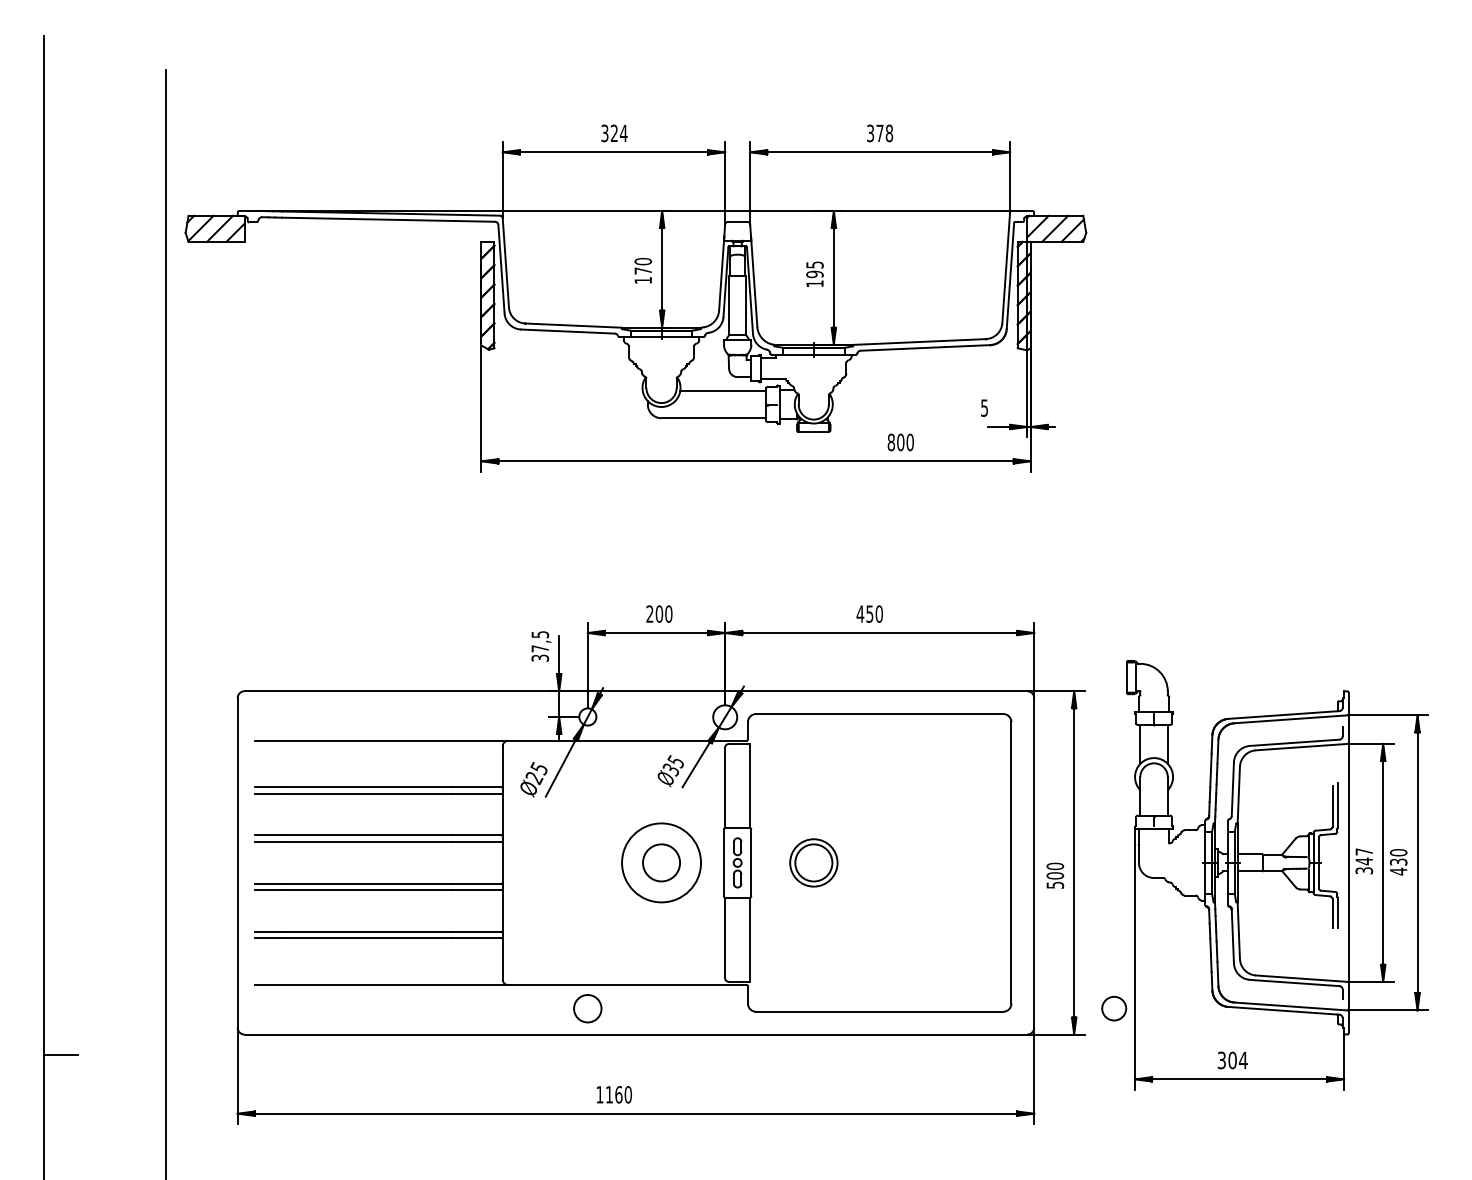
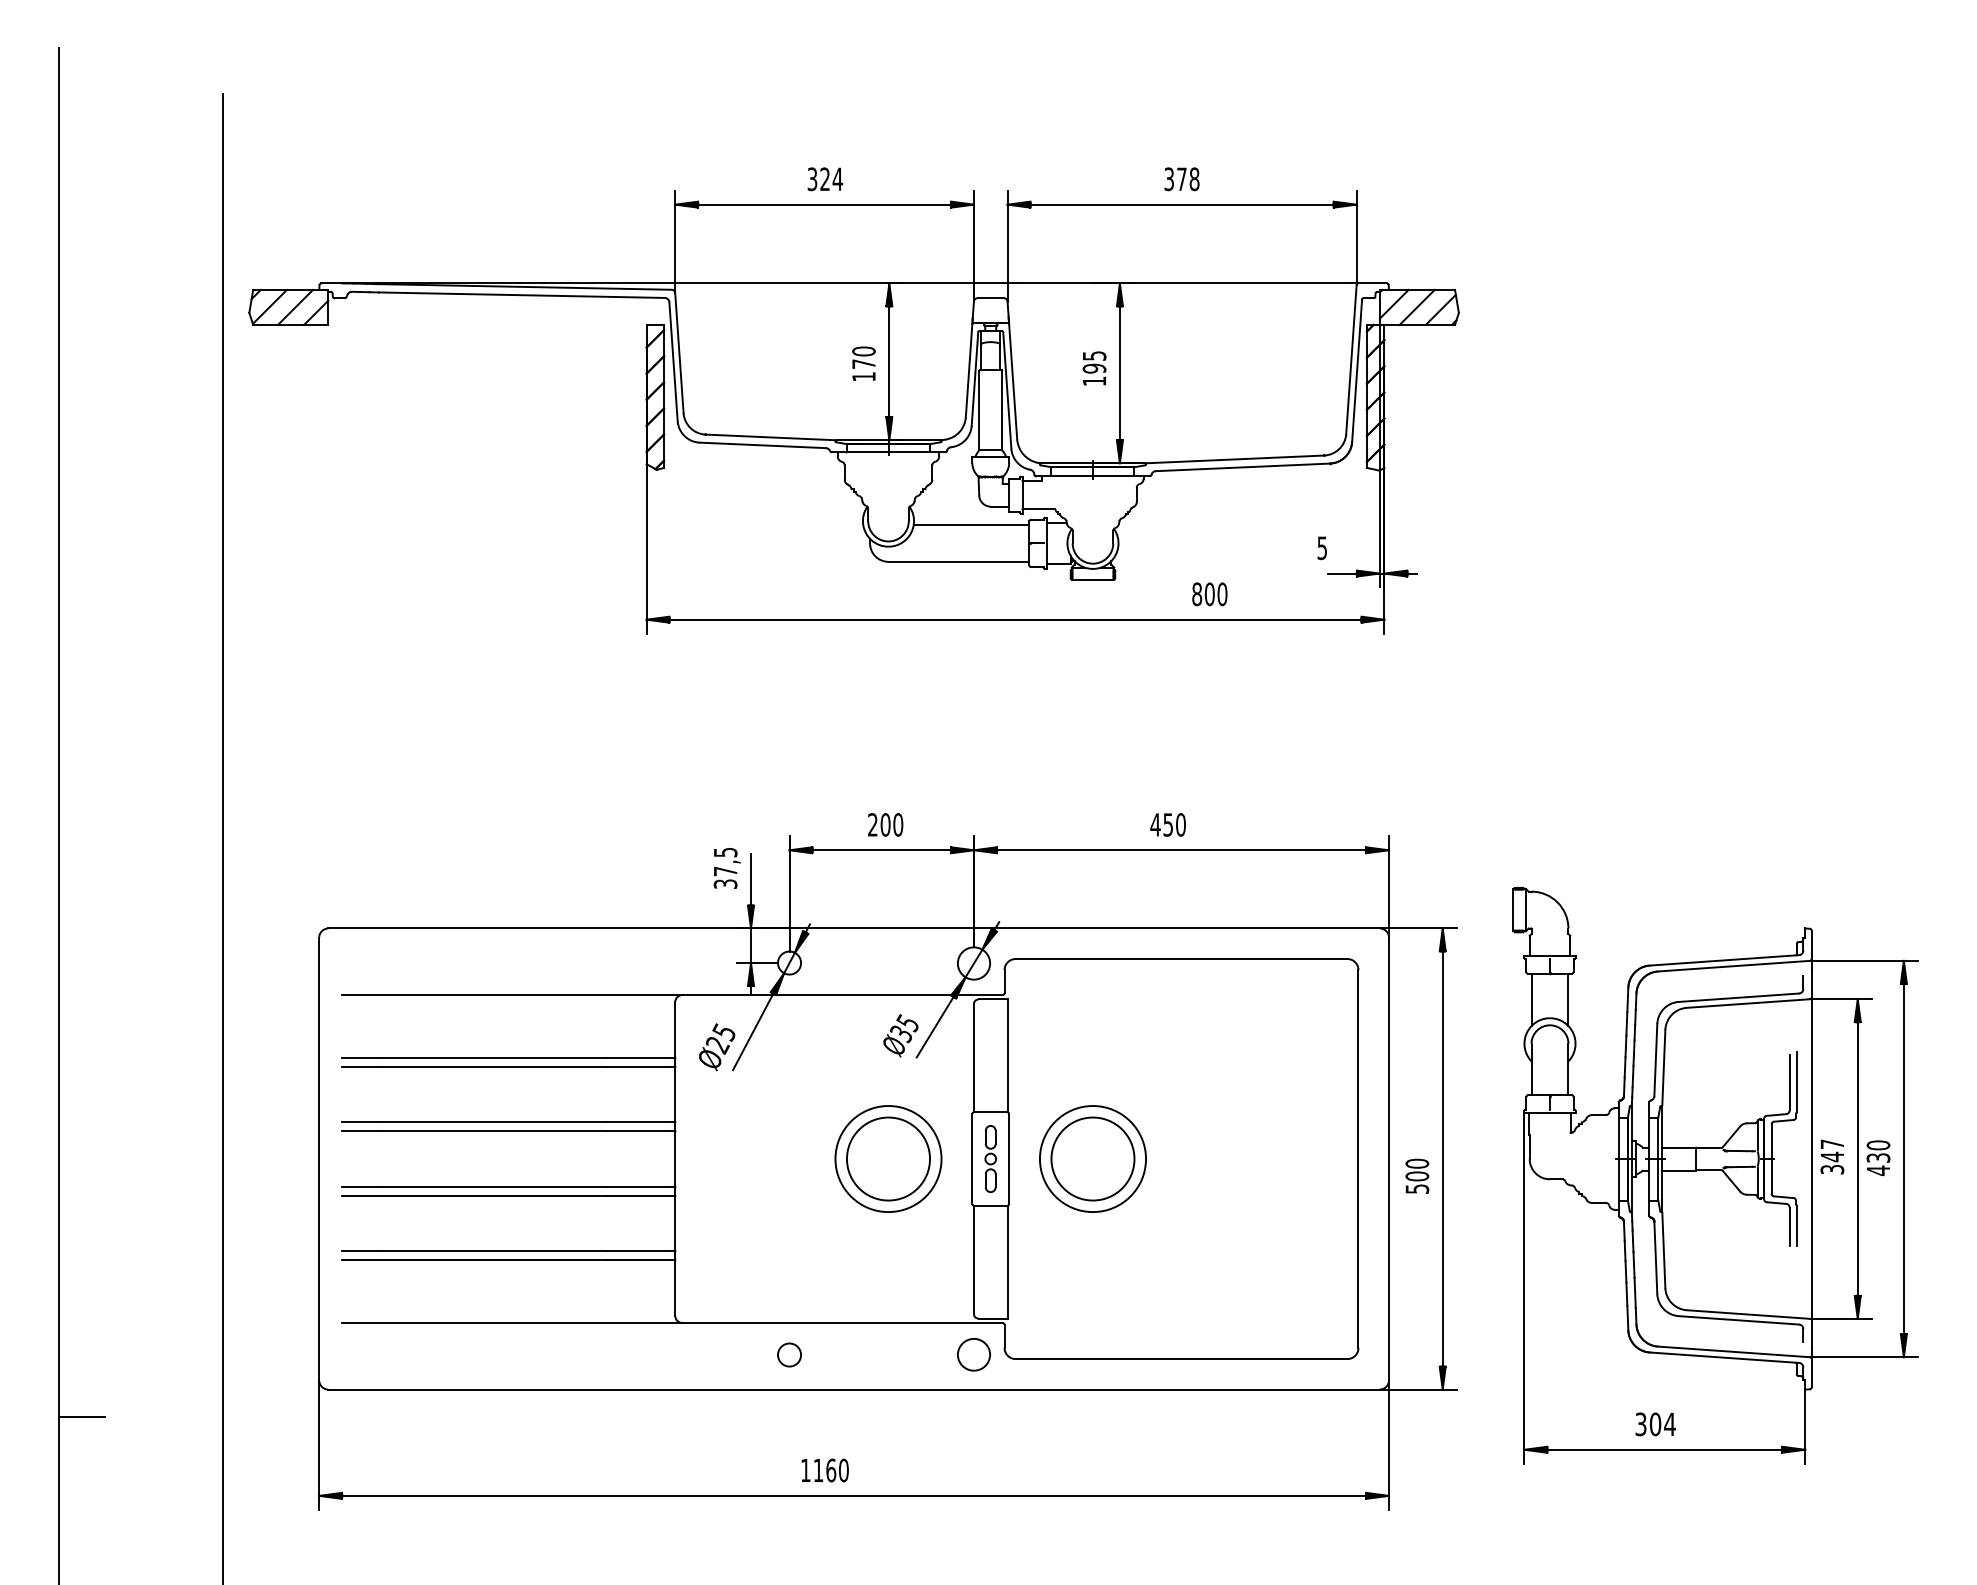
circle: (661, 862) -> (888, 1158), size x1.67
part: (813, 862) -> (1092, 1158), size x1.67
circle: (587, 1008) -> (789, 1354), size x0.62
part: (1114, 1008) -> (974, 1354), moved

